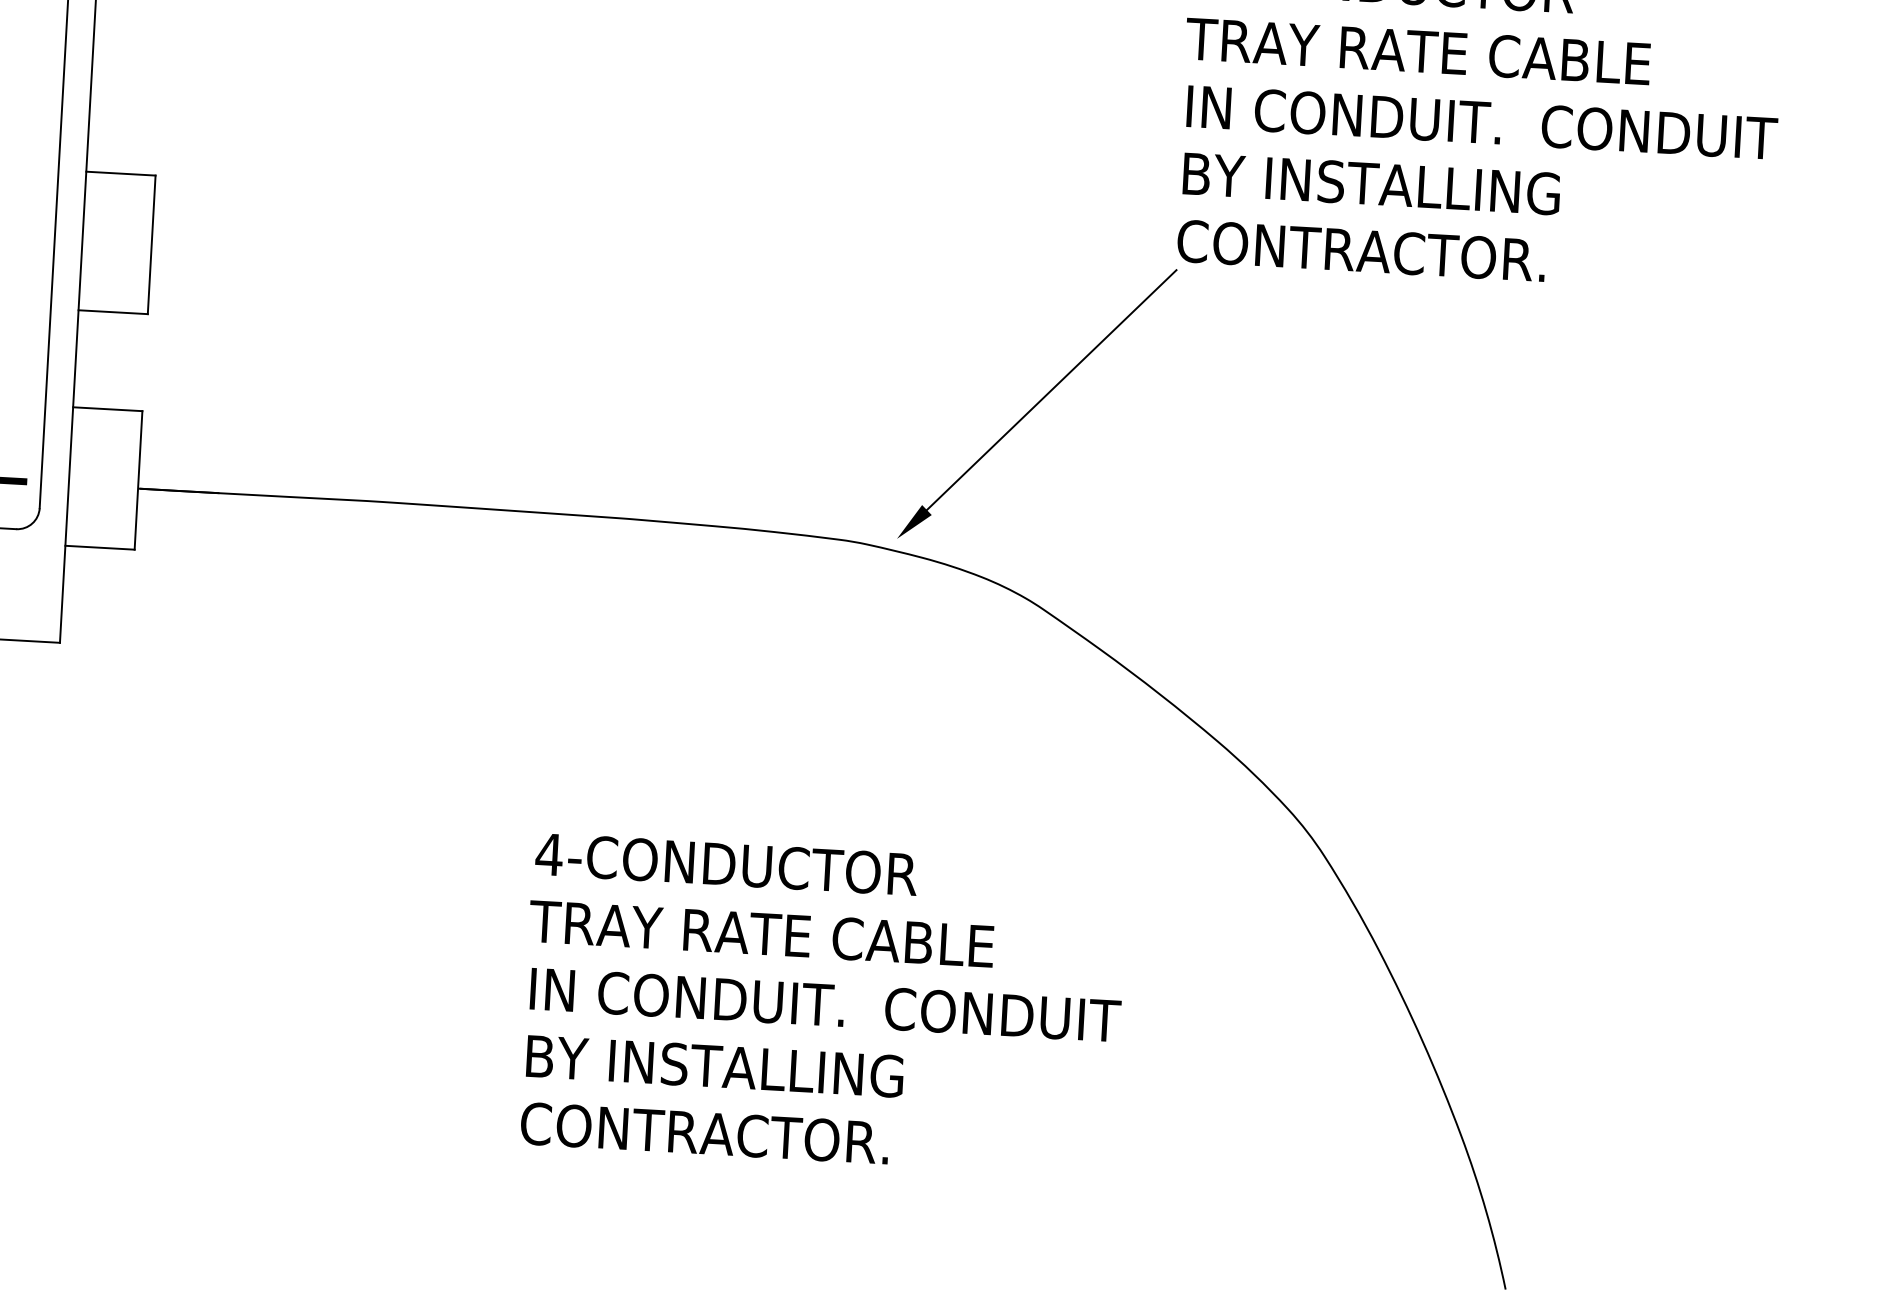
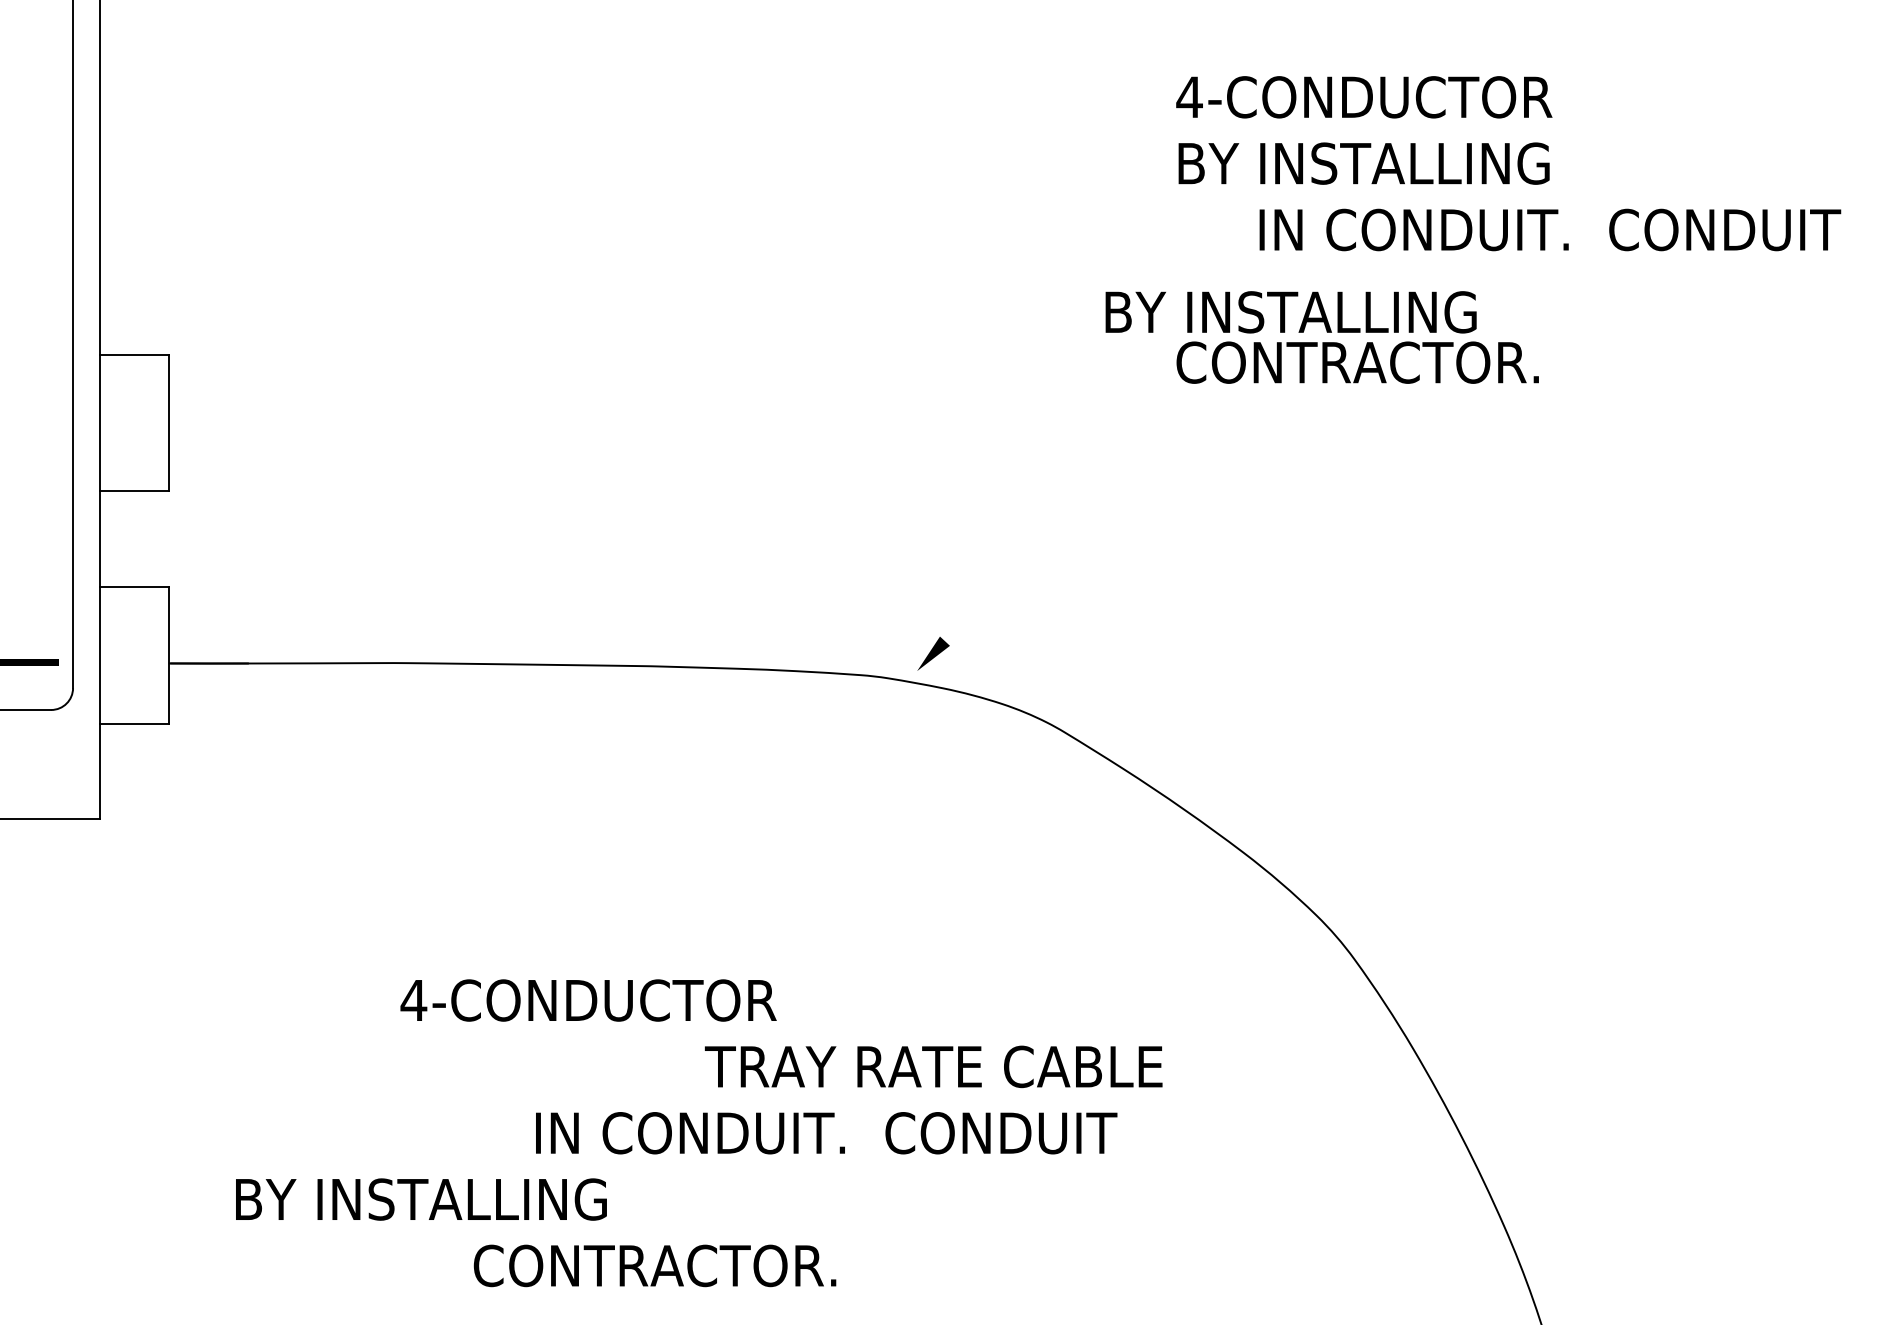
text: (1418, 51) -> (1402, 163), TRAY RATE CABLE -> BY INSTALLING
text: (1482, 122) -> (1550, 229), moved
text: (1371, 184) -> (1290, 312), moved
line: (1051, 390) -> (1060, 516), removed
text: (726, 864) -> (588, 1000), moved
text: (761, 933) -> (933, 1066), moved
text: (825, 1005) -> (826, 1133), moved
text: (715, 1066) -> (421, 1199), moved
text: (704, 1132) -> (654, 1265), moved

